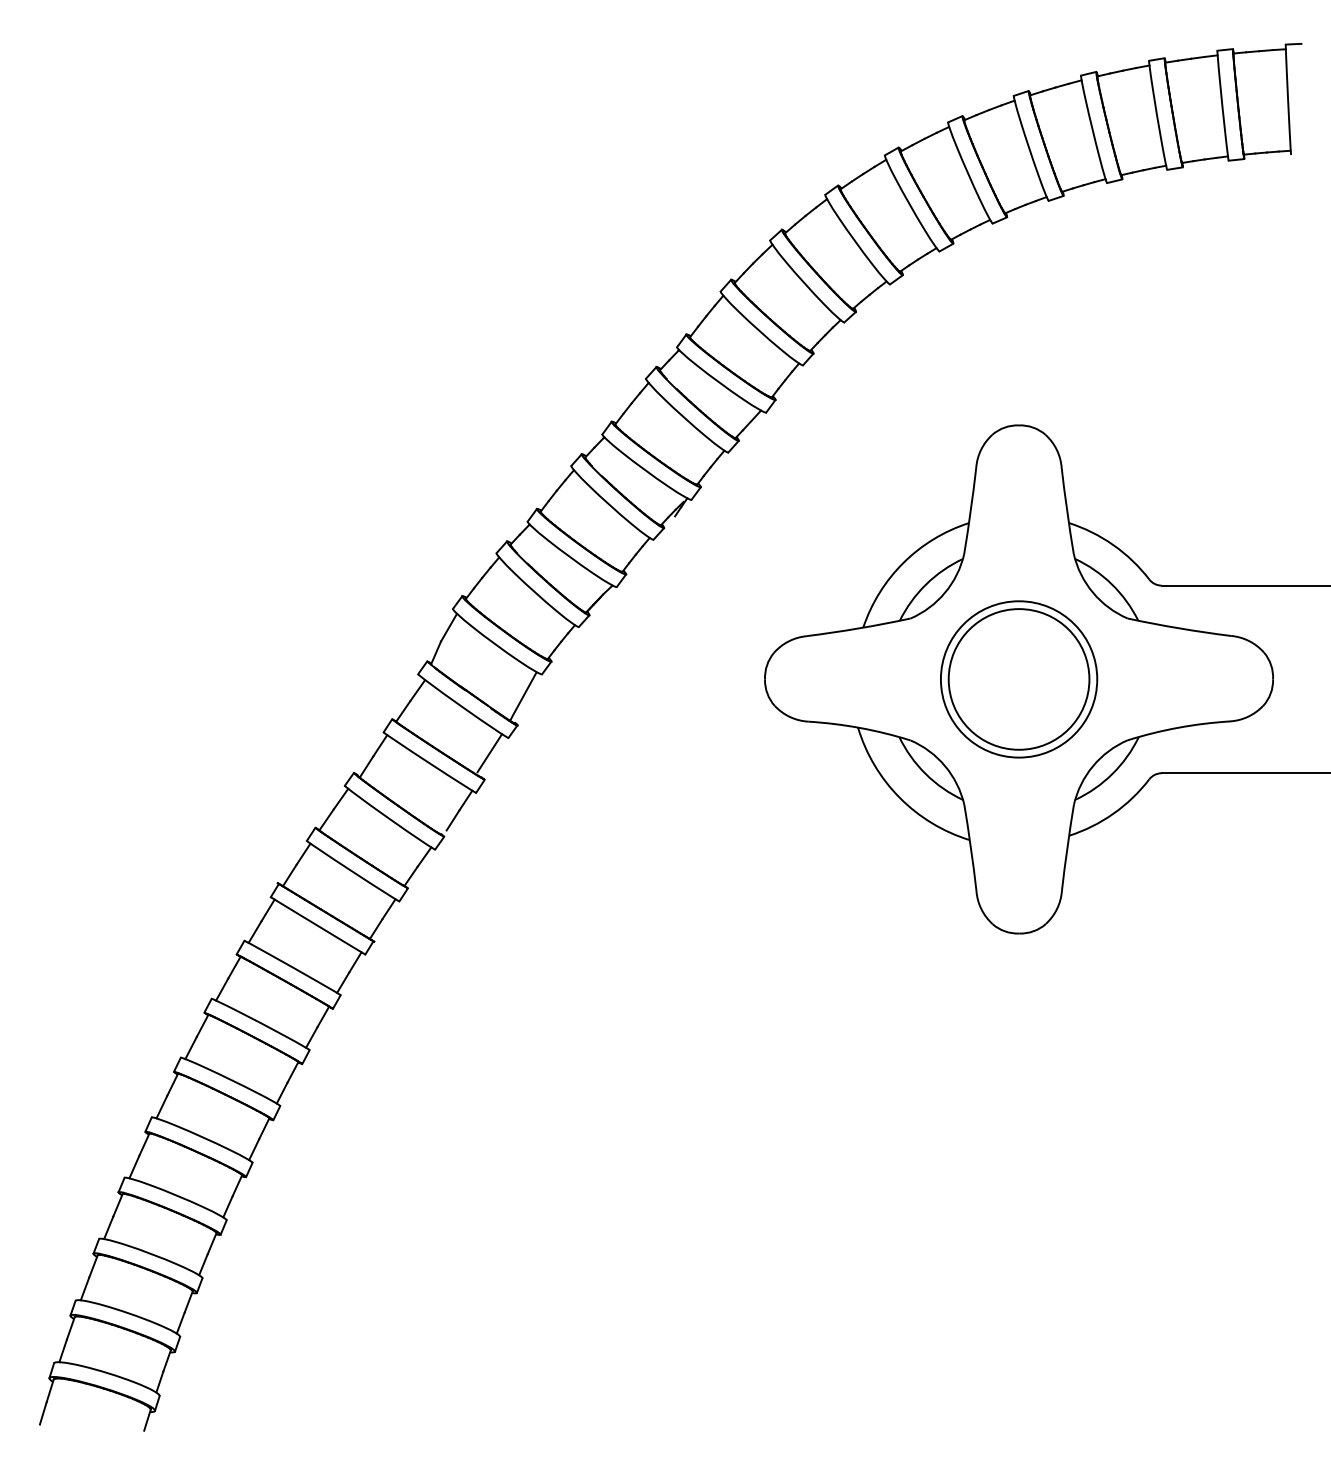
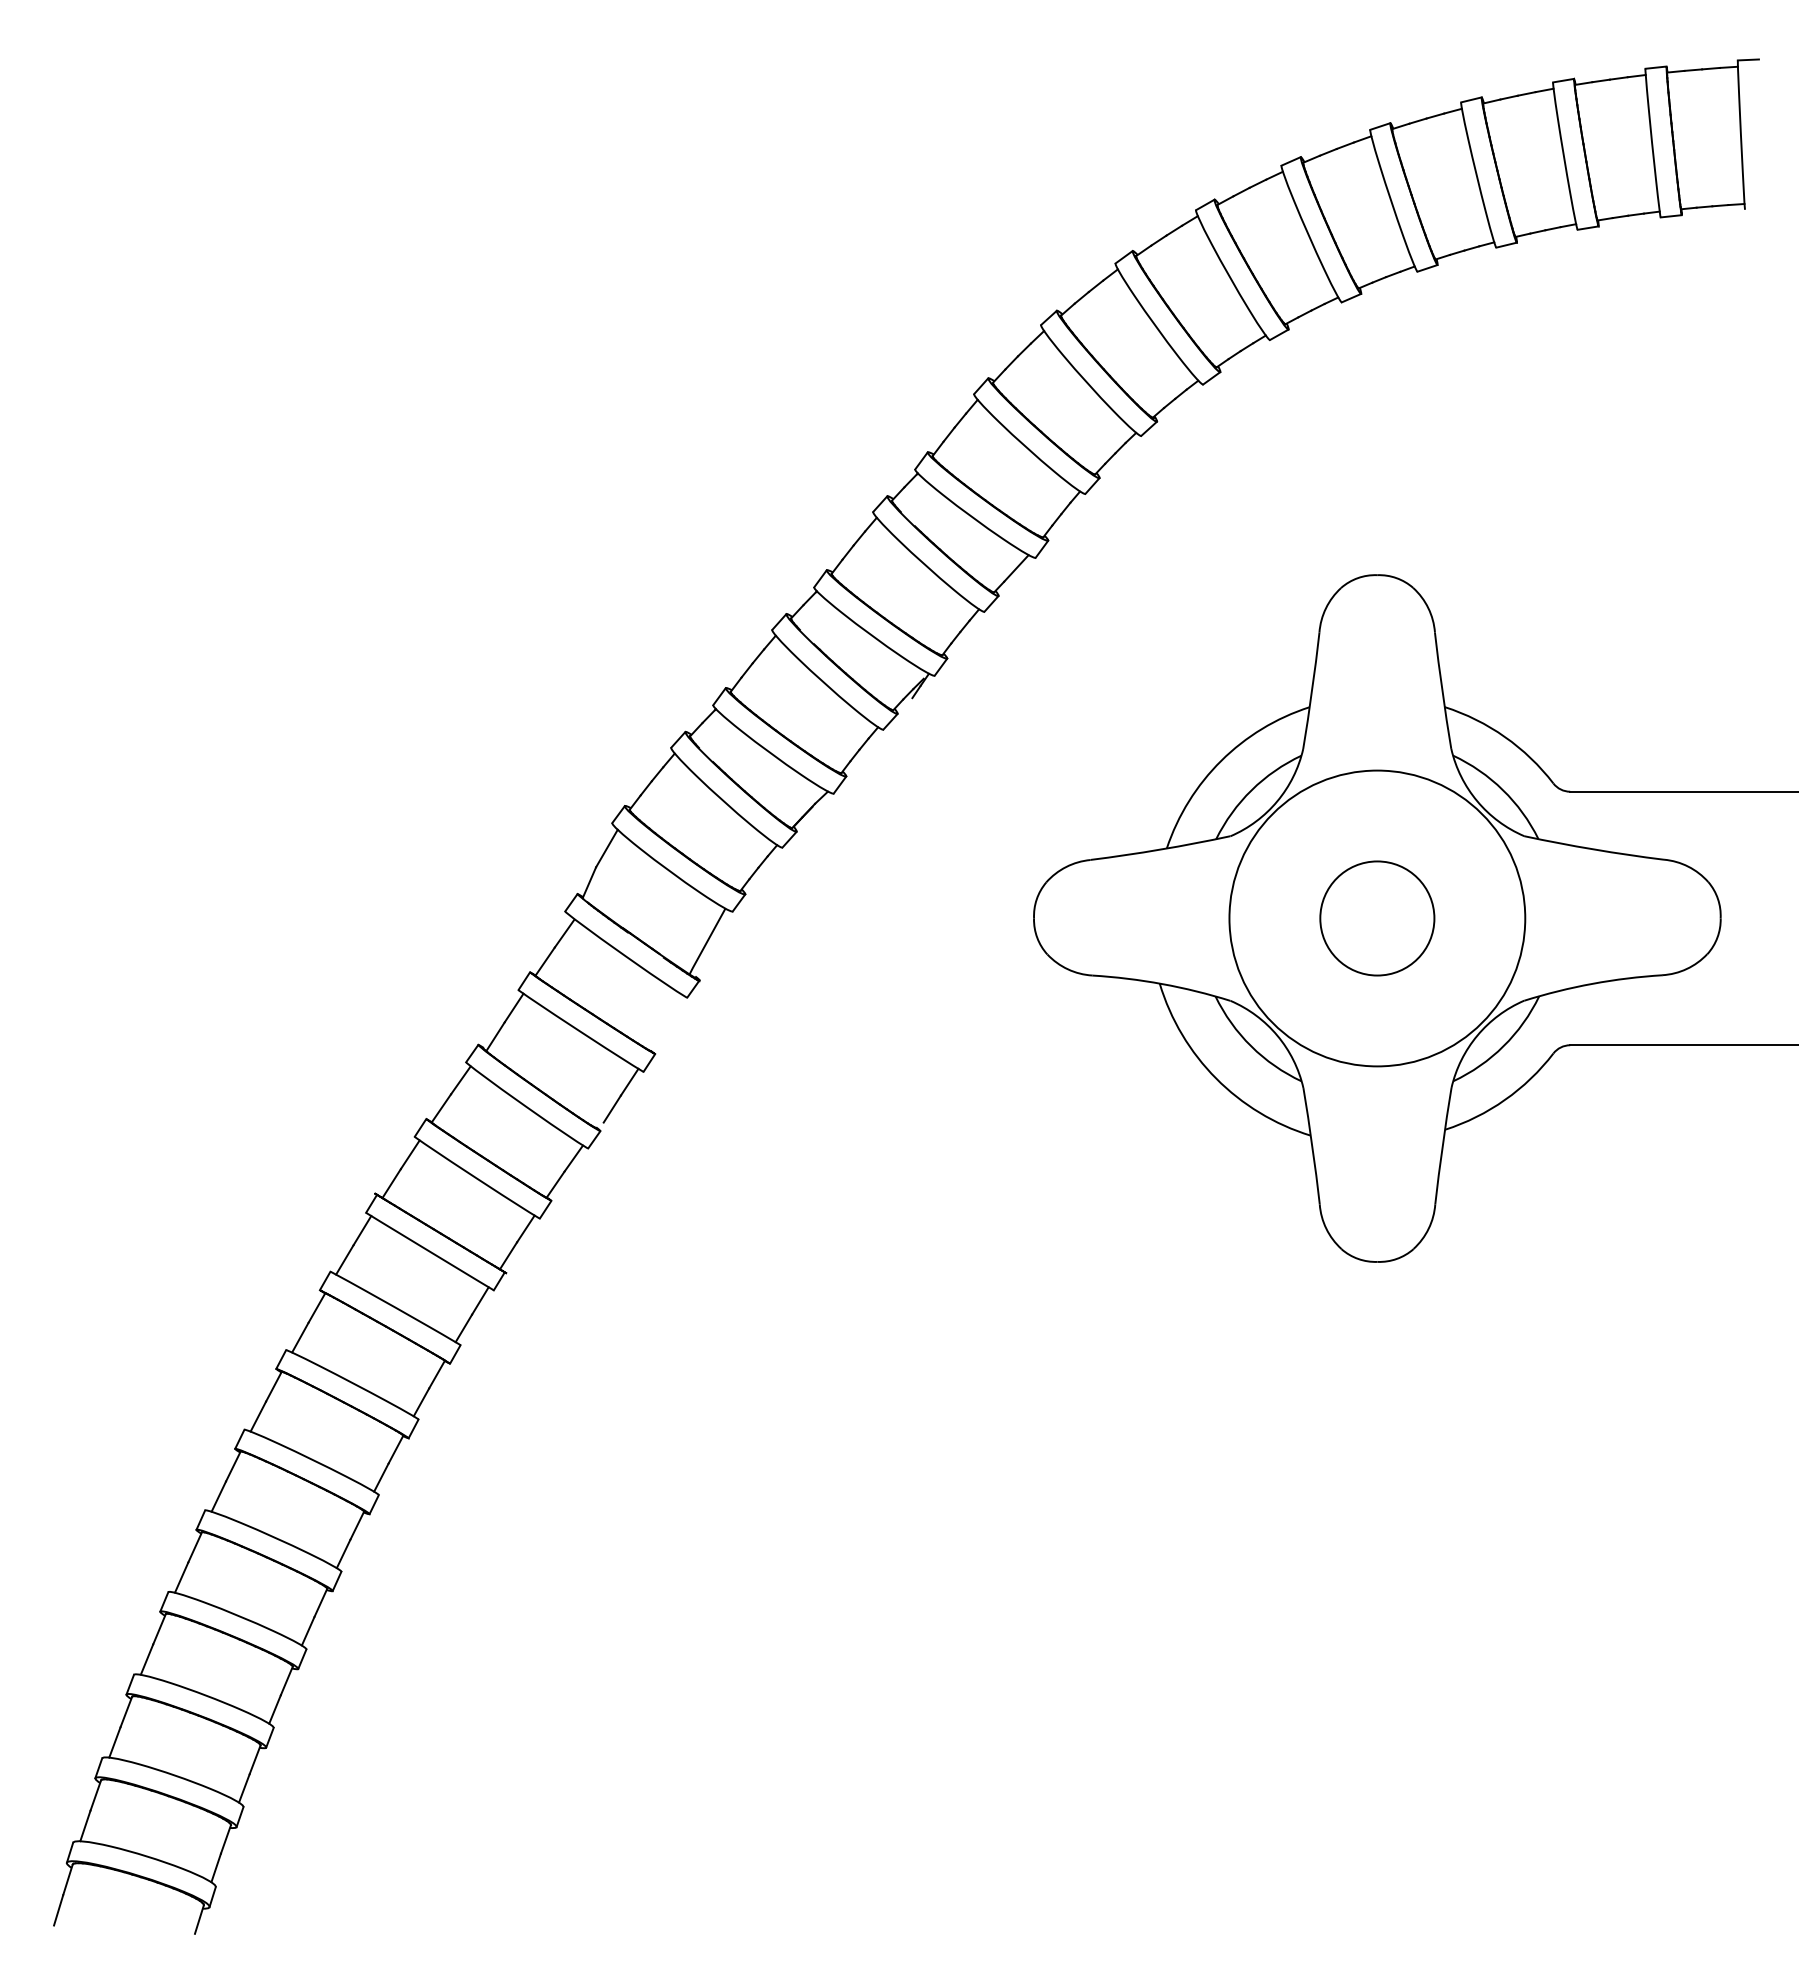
circle: (1019, 679) -> (1377, 918), size x0.6
circle: (1019, 679) -> (1377, 918), size x1.4
line: (489, 752) -> (661, 1017), removed

